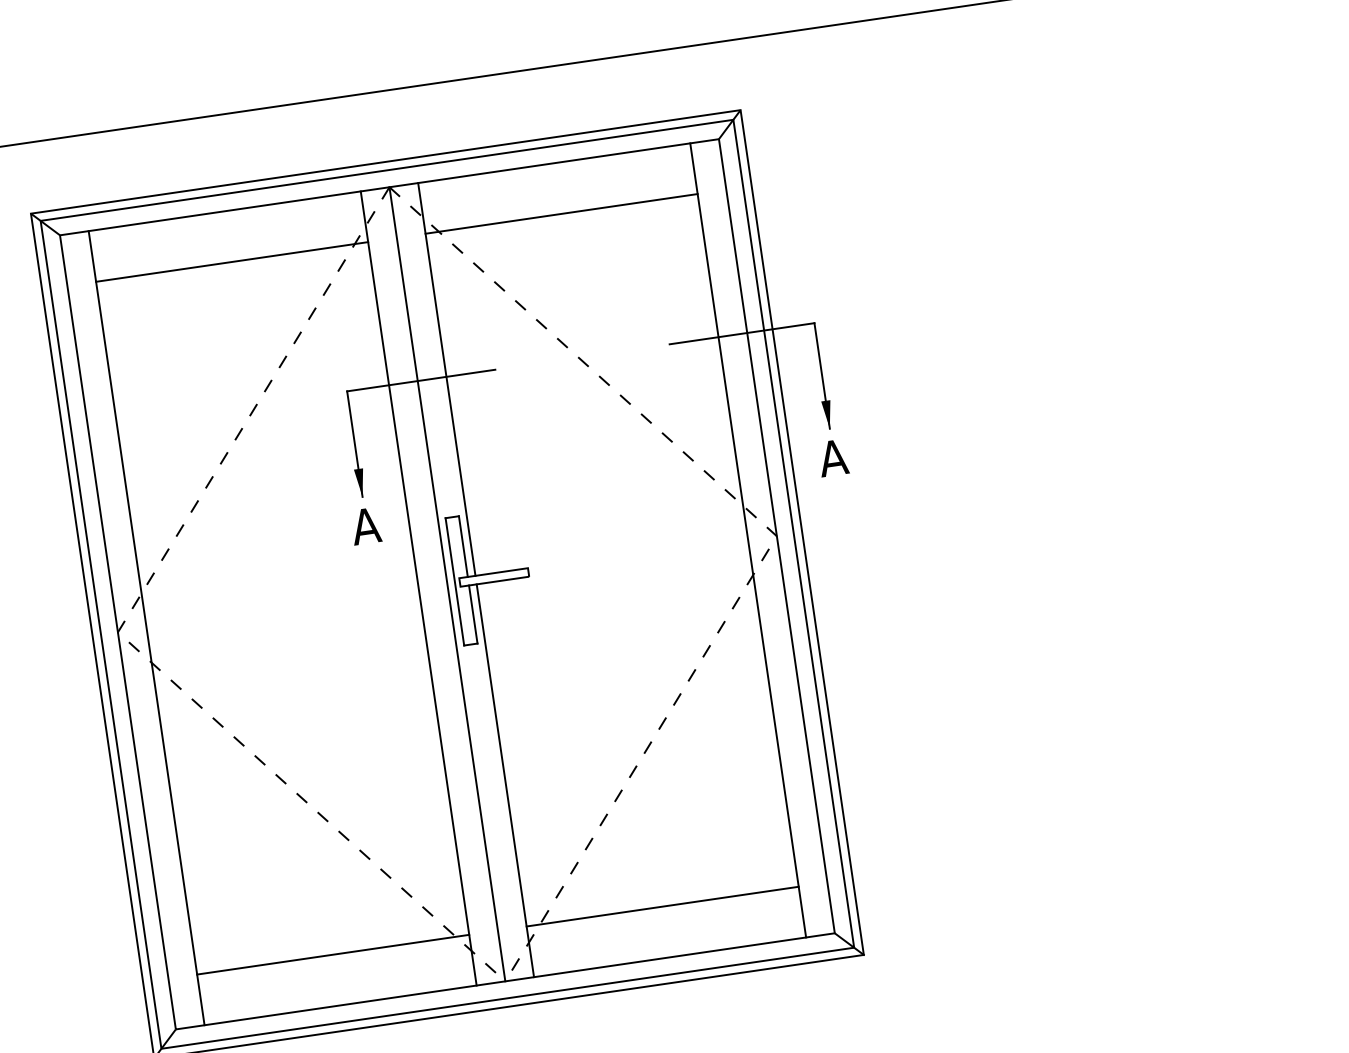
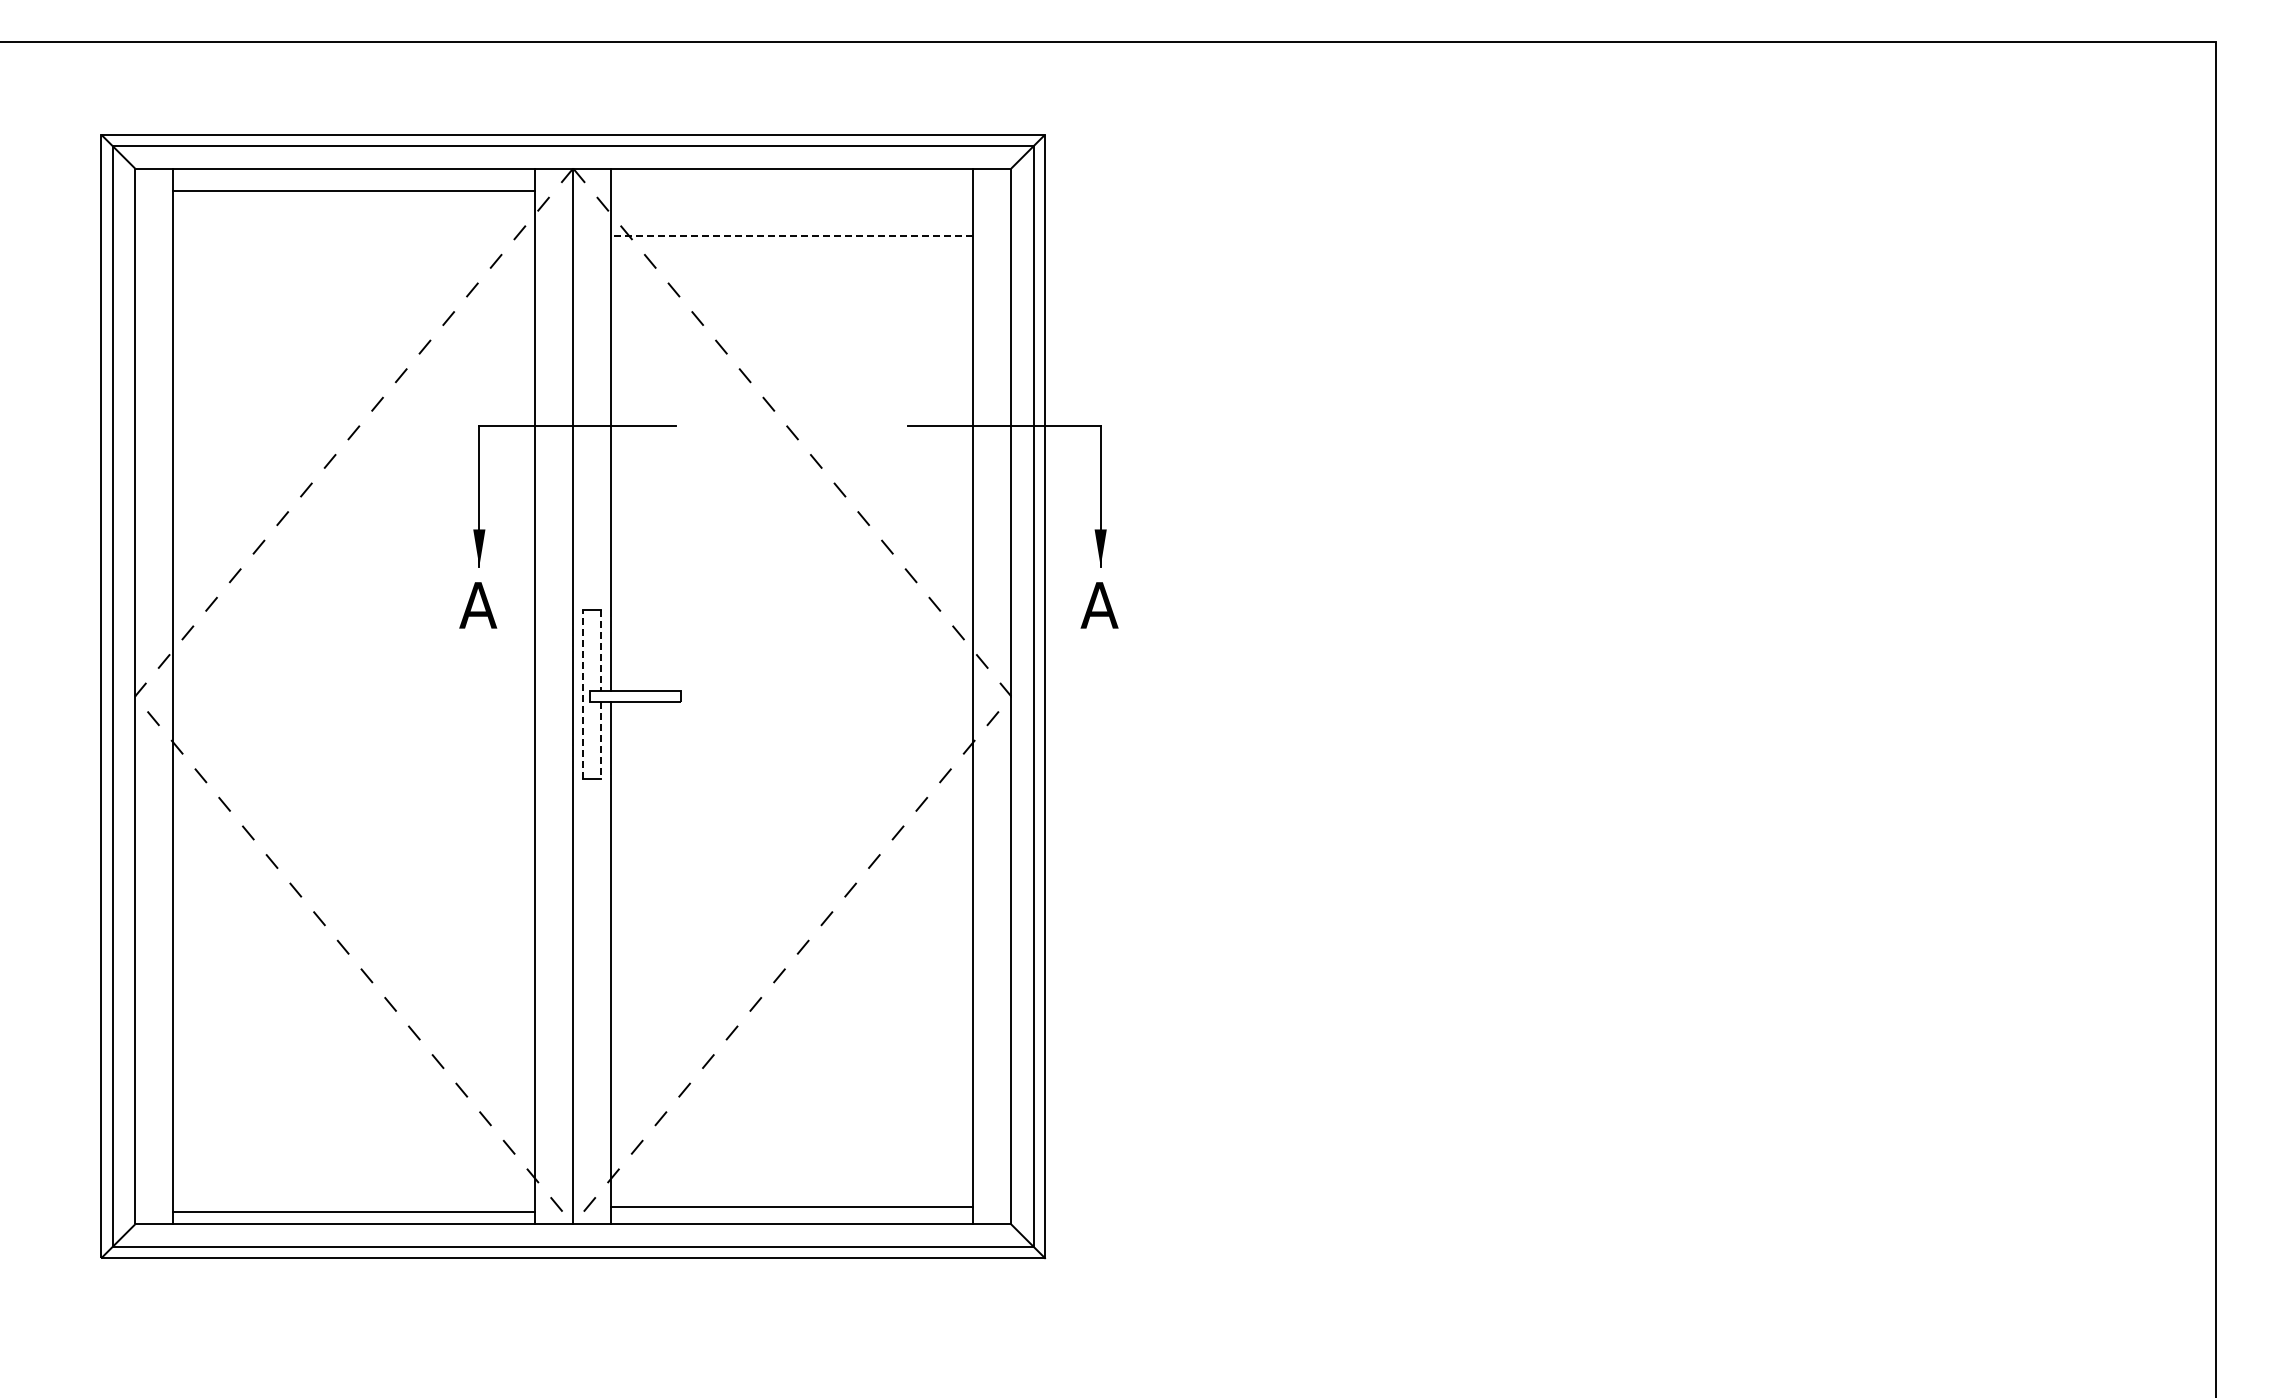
line: (561, 213) -> (792, 235), solid -> dashed
line: (232, 261) -> (354, 190), moved
line: (463, 546) -> (601, 650), solid -> dashed
line: (454, 581) -> (583, 694), solid -> dashed
line: (473, 614) -> (601, 740), solid -> dashed
line: (662, 906) -> (792, 1207), moved
line: (333, 954) -> (354, 1212), moved

